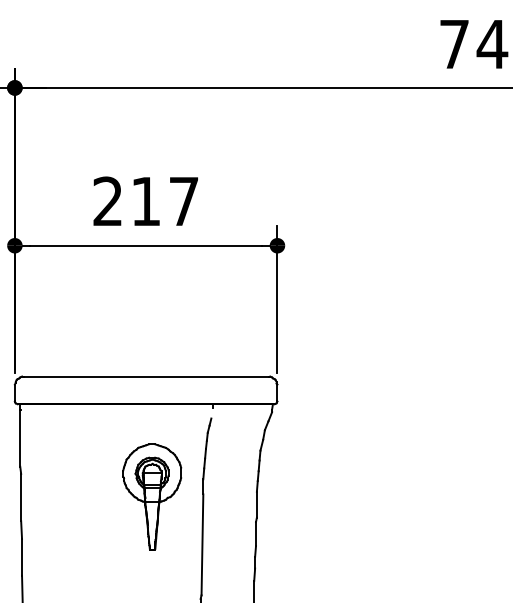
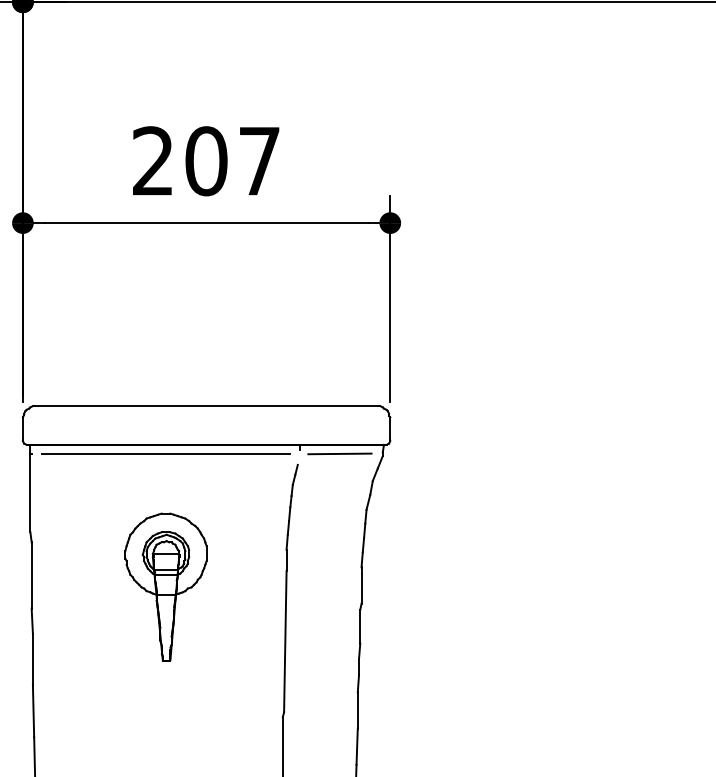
text: (146, 201) -> (207, 161), 217 -> 207
line: (117, 410) -> (166, 453), added
line: (241, 410) -> (339, 453), added
part: (152, 496) -> (166, 586), moved

